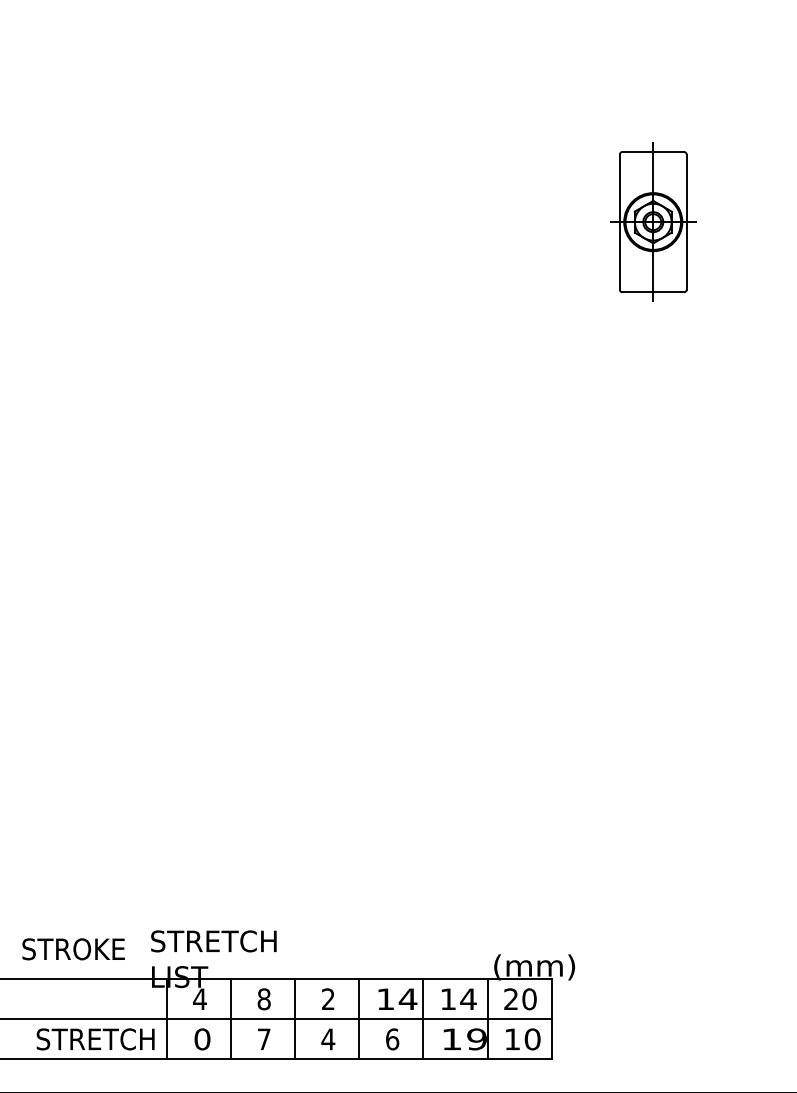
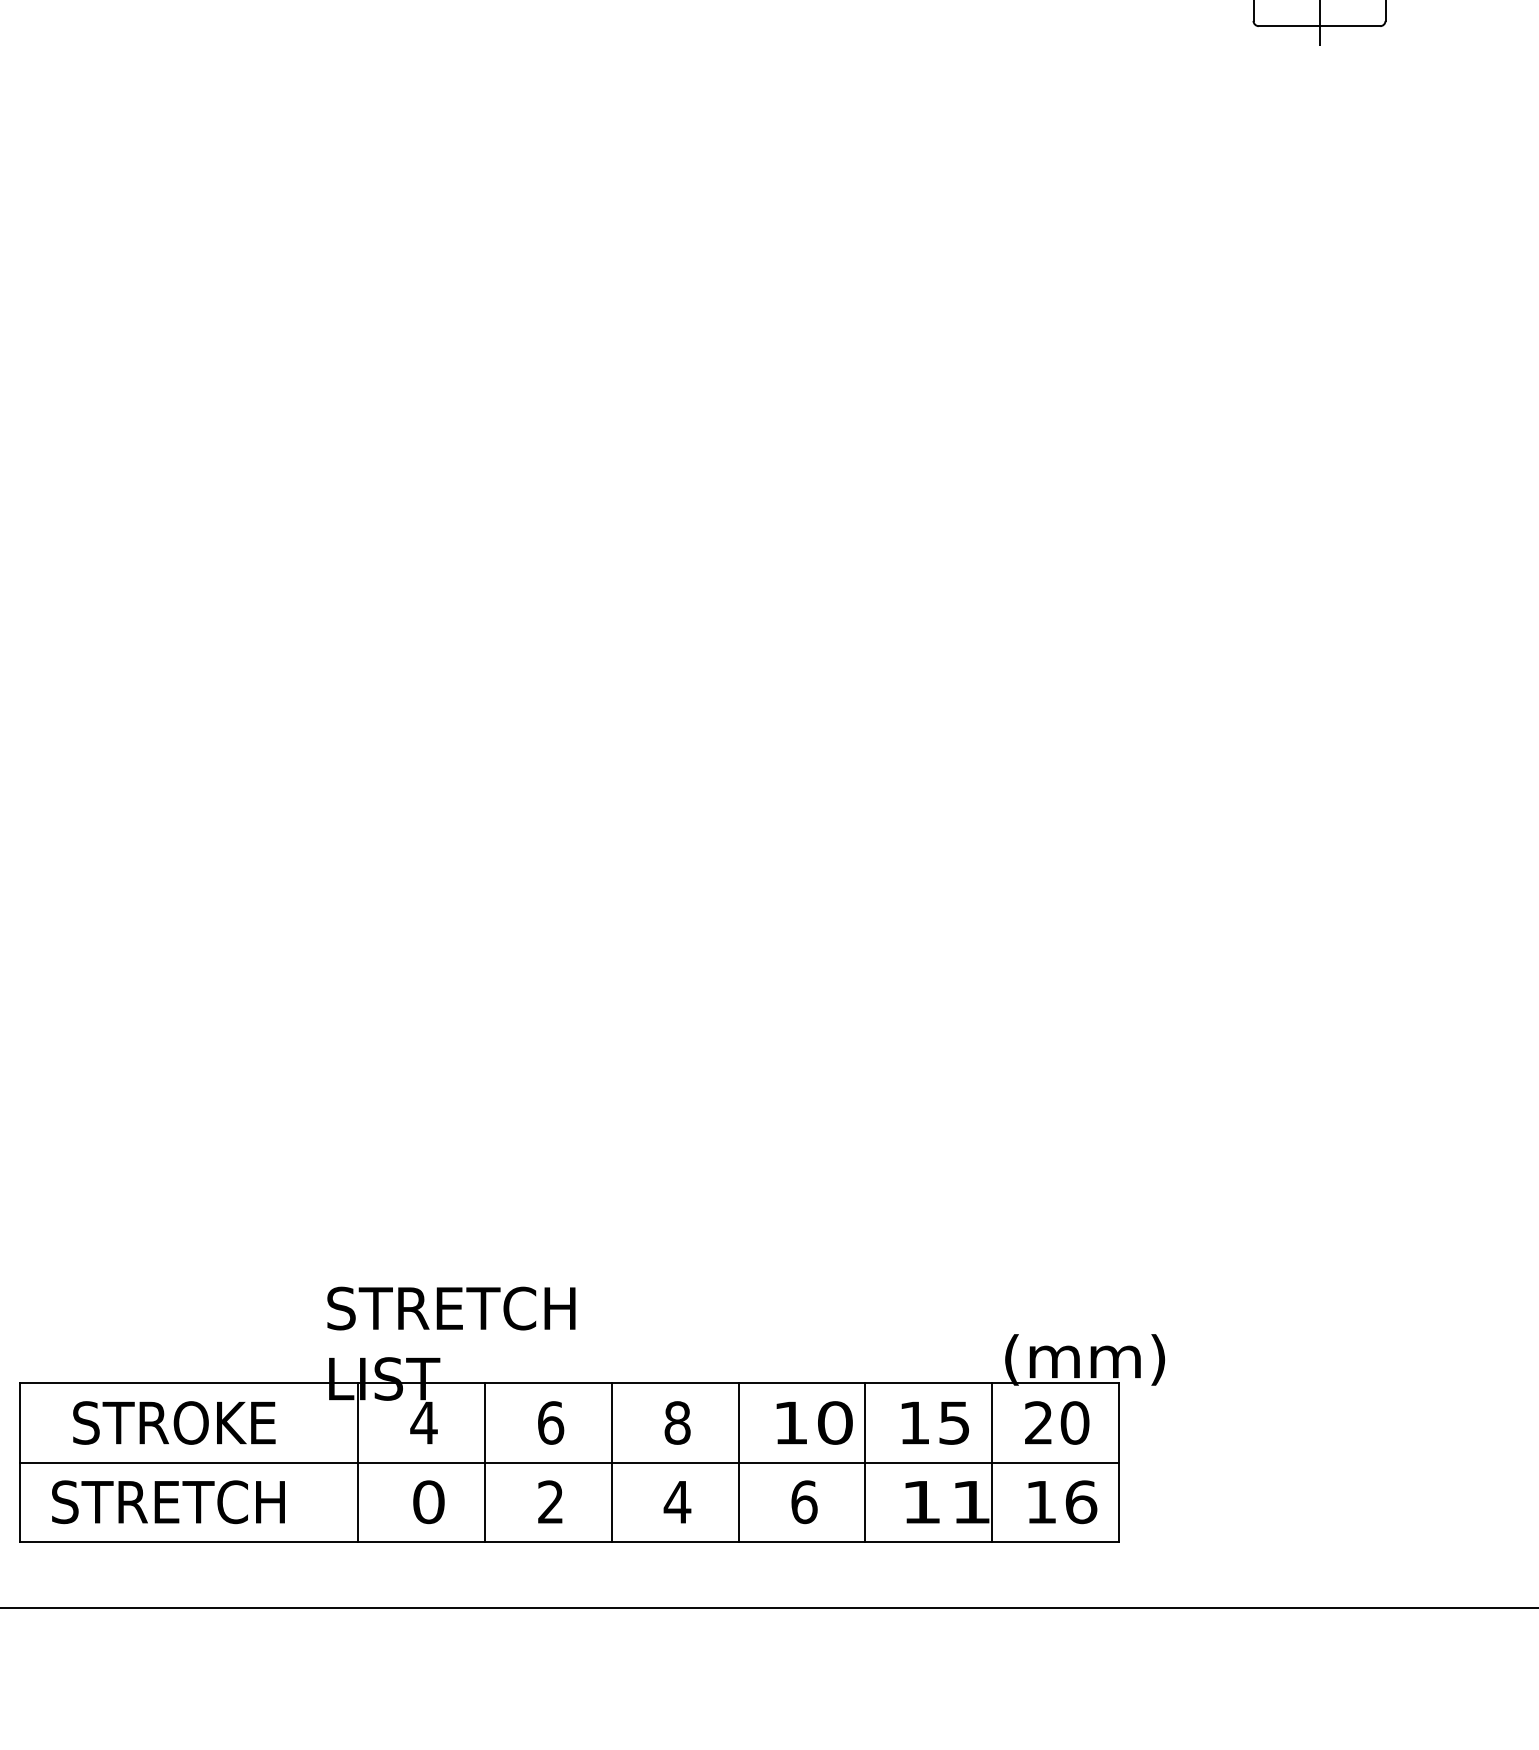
text: (73, 949) -> (174, 1423), moved
text: (263, 999) -> (549, 1423), 8 -> 6
text: (327, 999) -> (675, 1423), 2 -> 8
text: (407, 999) -> (833, 1423), 14 -> 10
text: (468, 999) -> (954, 1423), 14 -> 15
text: (95, 1039) -> (168, 1502), moved
text: (263, 1039) -> (549, 1502), 7 -> 2
text: (476, 1039) -> (970, 1502), 19 -> 11
text: (532, 1039) -> (1080, 1502), 10 -> 16

